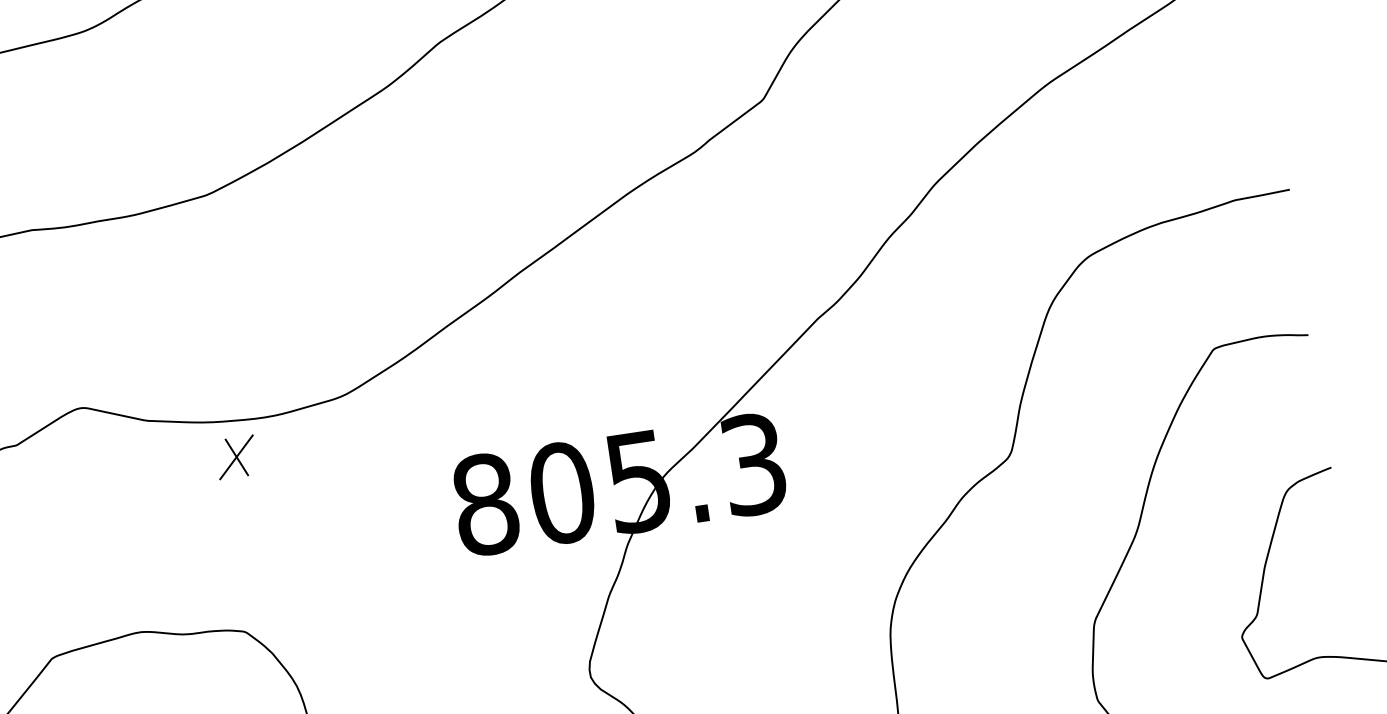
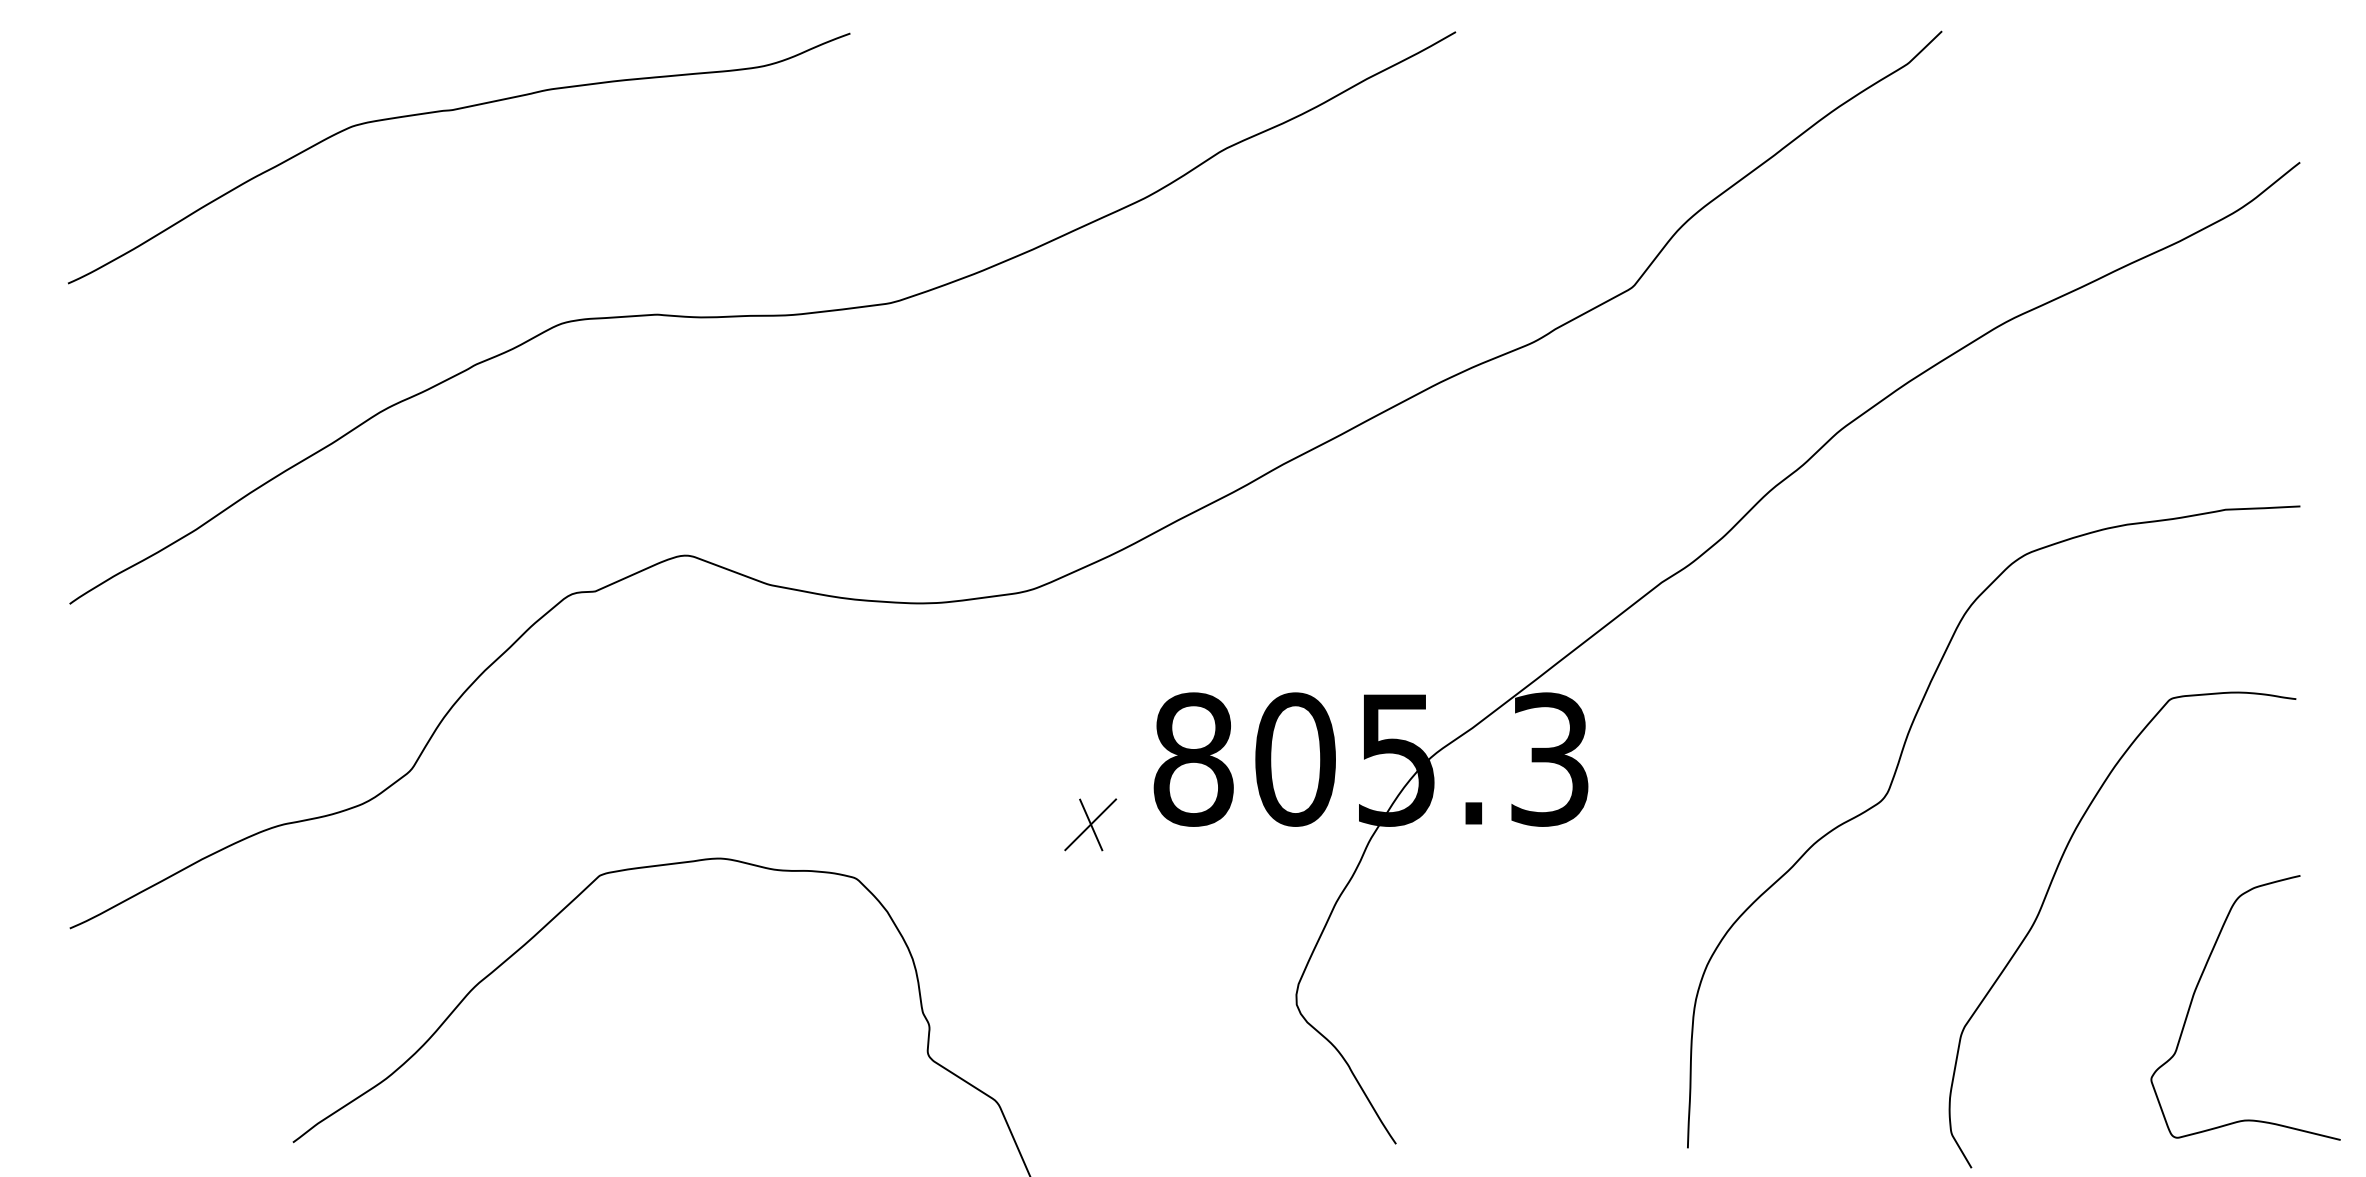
part: (236, 457) -> (1090, 824), moved

